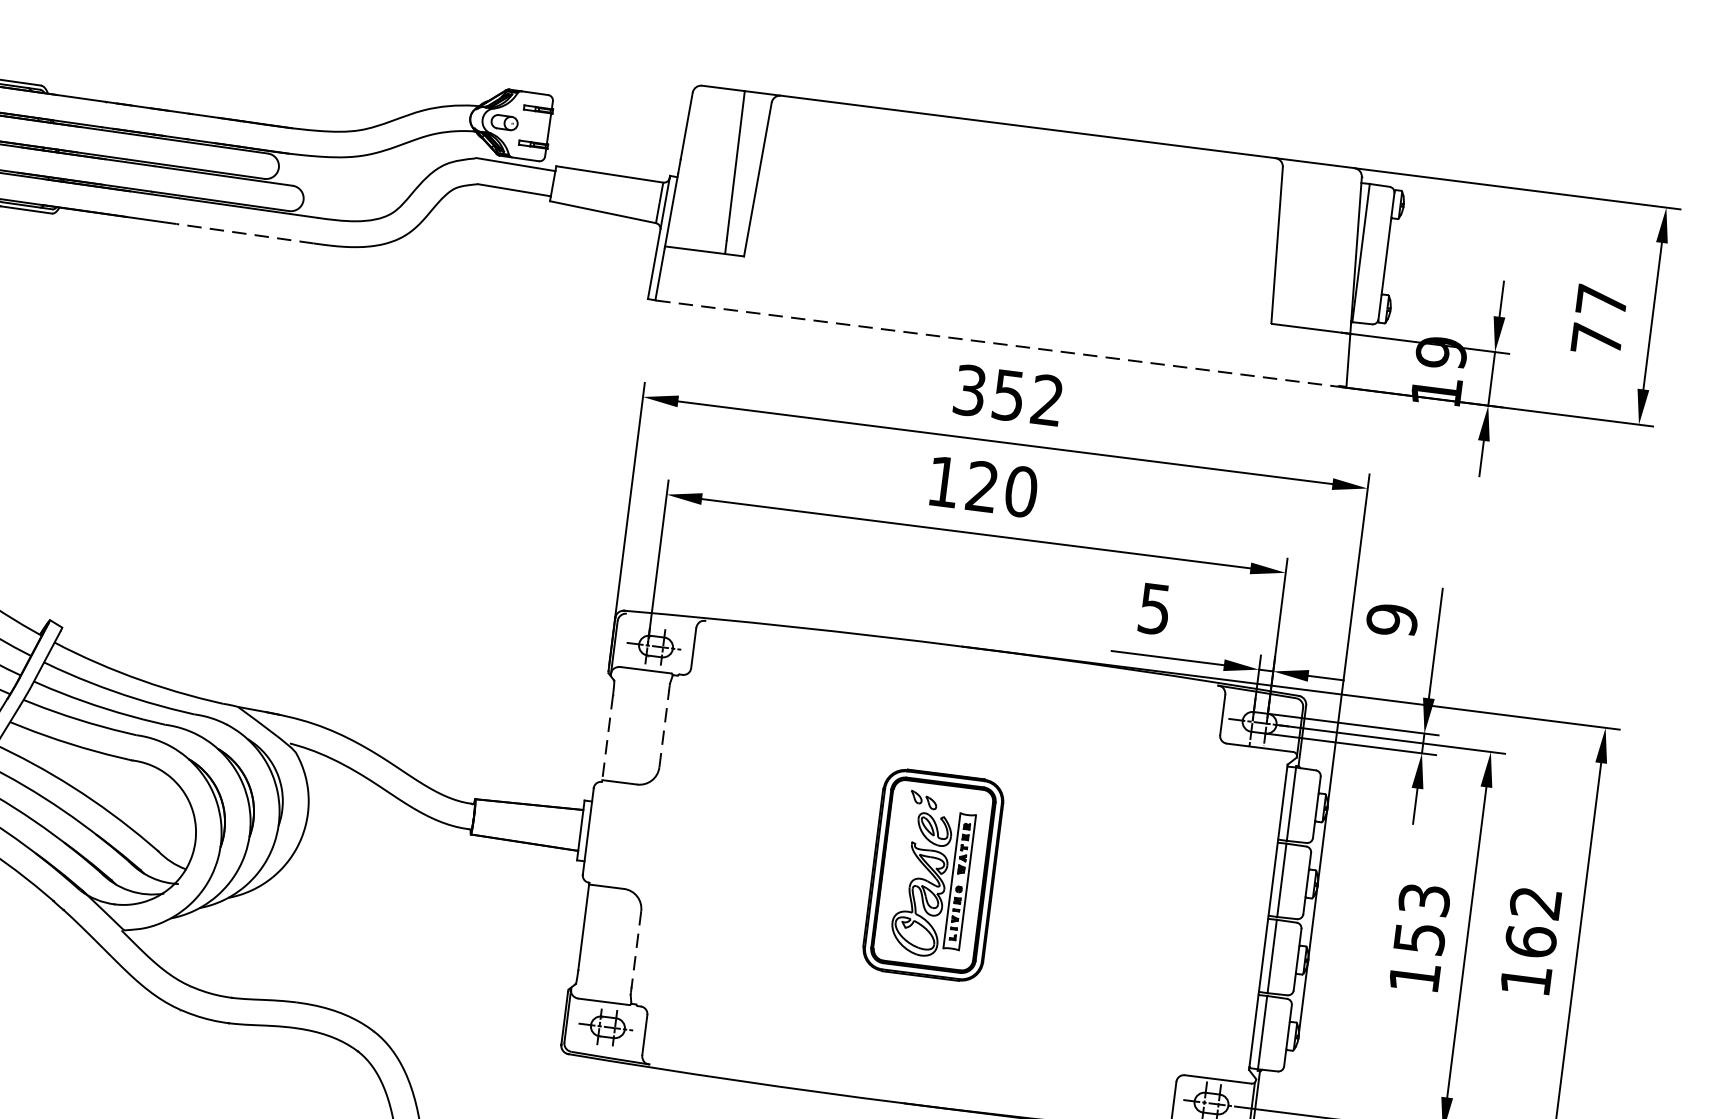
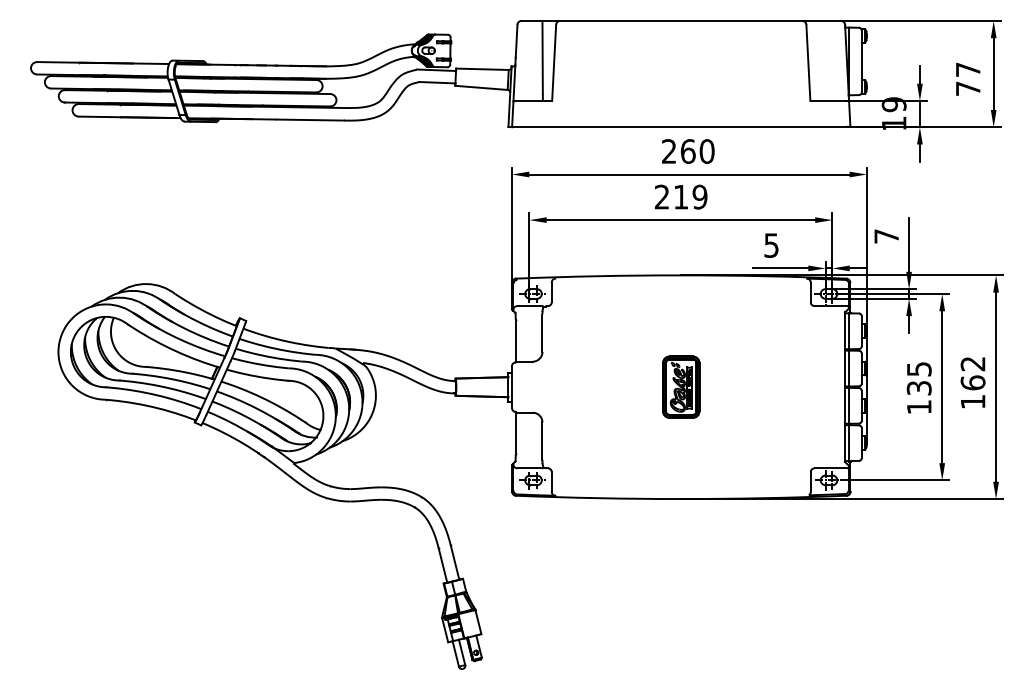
line: (245, 234) -> (310, 120), dashed -> solid
line: (1001, 344) -> (681, 127), dashed -> solid
text: (1009, 395) -> (688, 151), 352 -> 260
text: (983, 485) -> (681, 196), 120 -> 219
text: (1391, 620) -> (886, 236), 9 -> 7
line: (664, 729) -> (542, 333), dashed -> solid
line: (607, 738) -> (515, 341), dashed -> solid
part: (934, 873) -> (681, 386), size x0.62
text: (1420, 918) -> (918, 378), 153 -> 135
line: (636, 950) -> (542, 441), dashed -> solid

